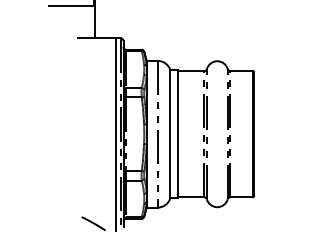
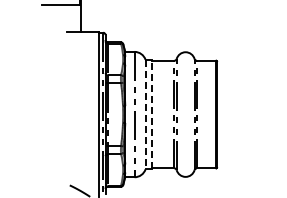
line: (170, 134) -> (145, 114), solid -> dashed
line: (177, 134) -> (151, 114), solid -> dashed

